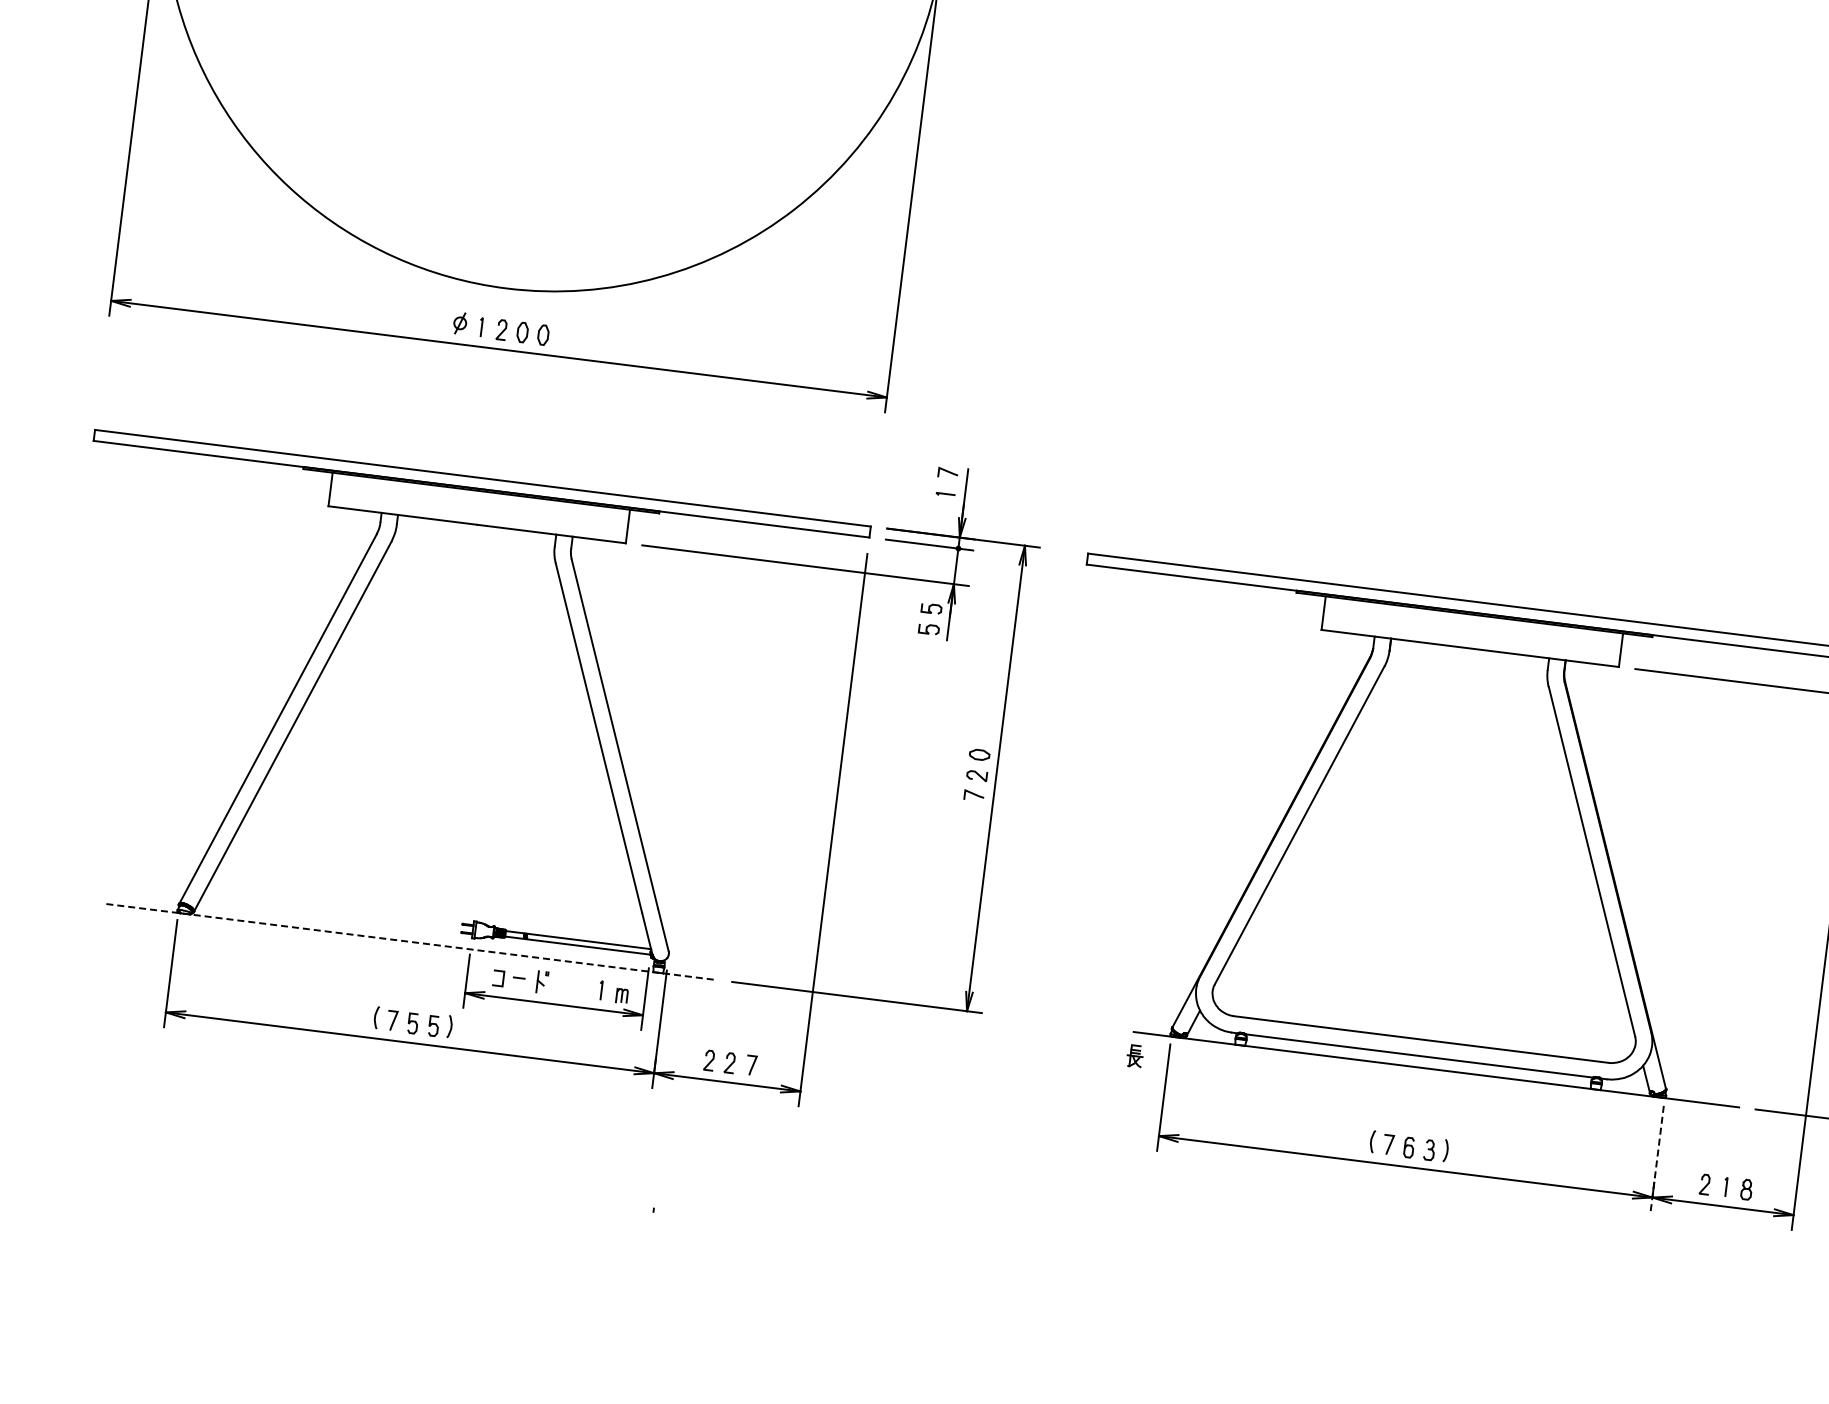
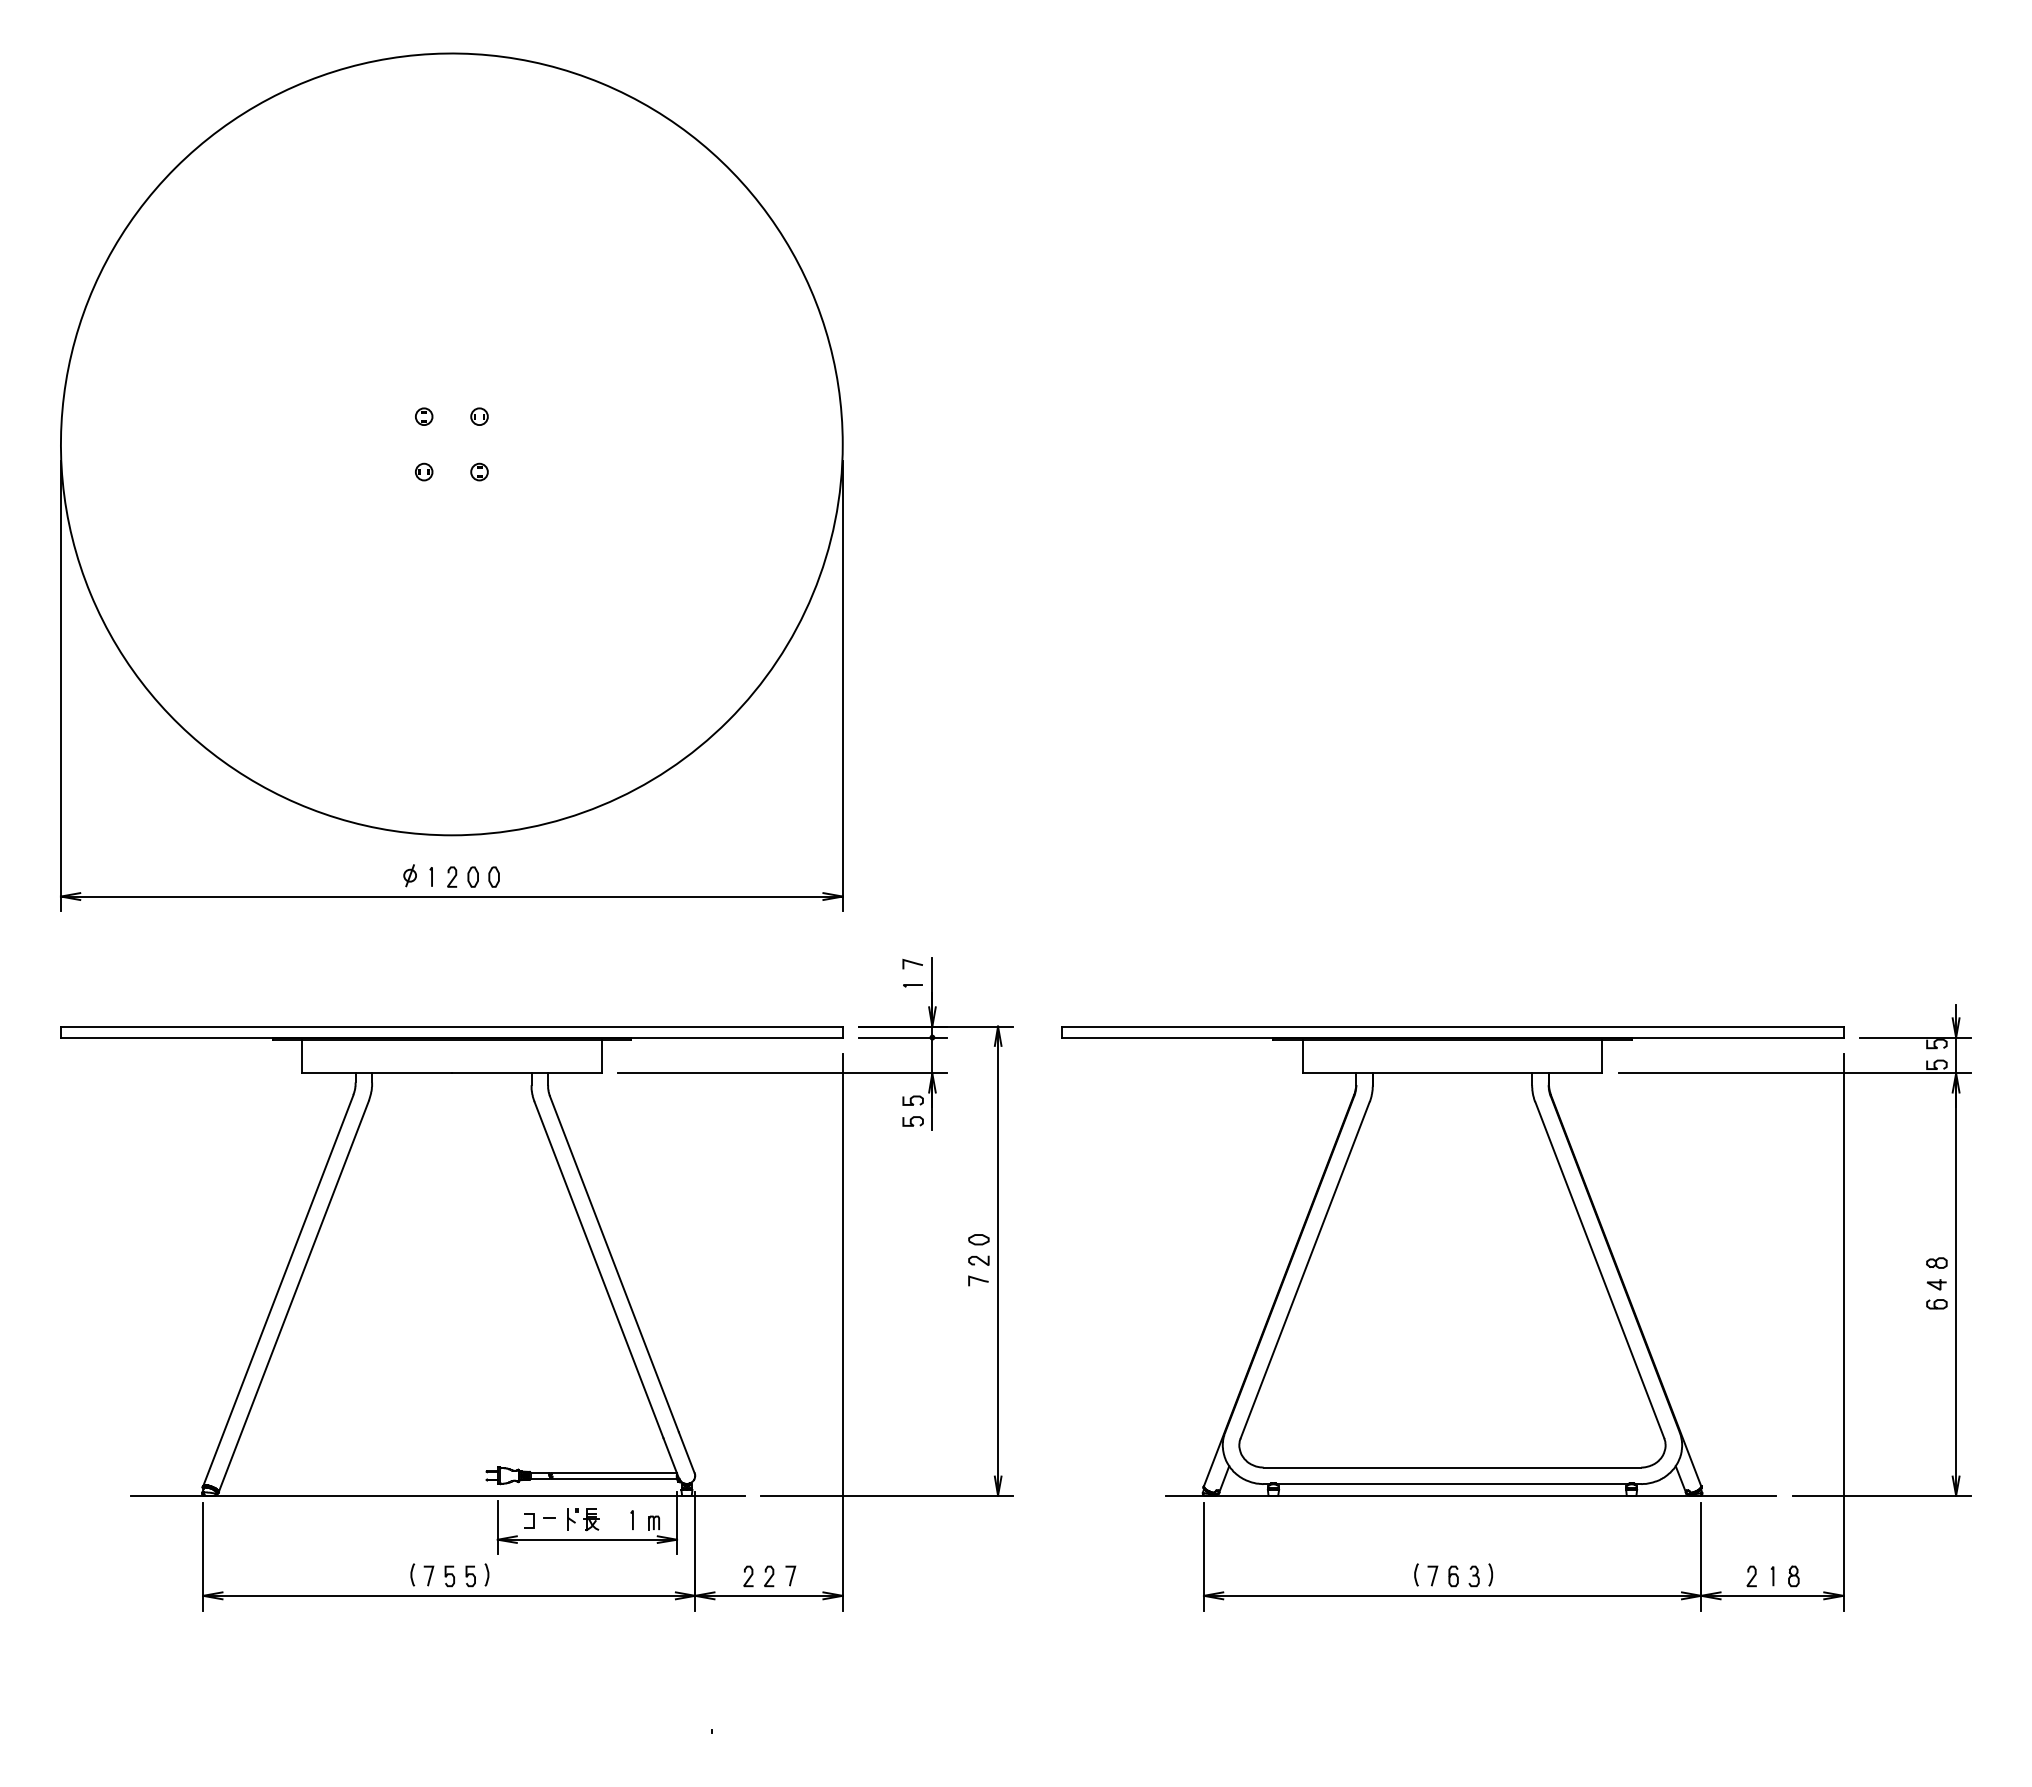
line: (411, 941) -> (438, 1495), dashed -> solid
part: (1135, 1056) -> (591, 1519), moved
line: (1657, 1159) -> (1701, 1557), dashed -> solid

